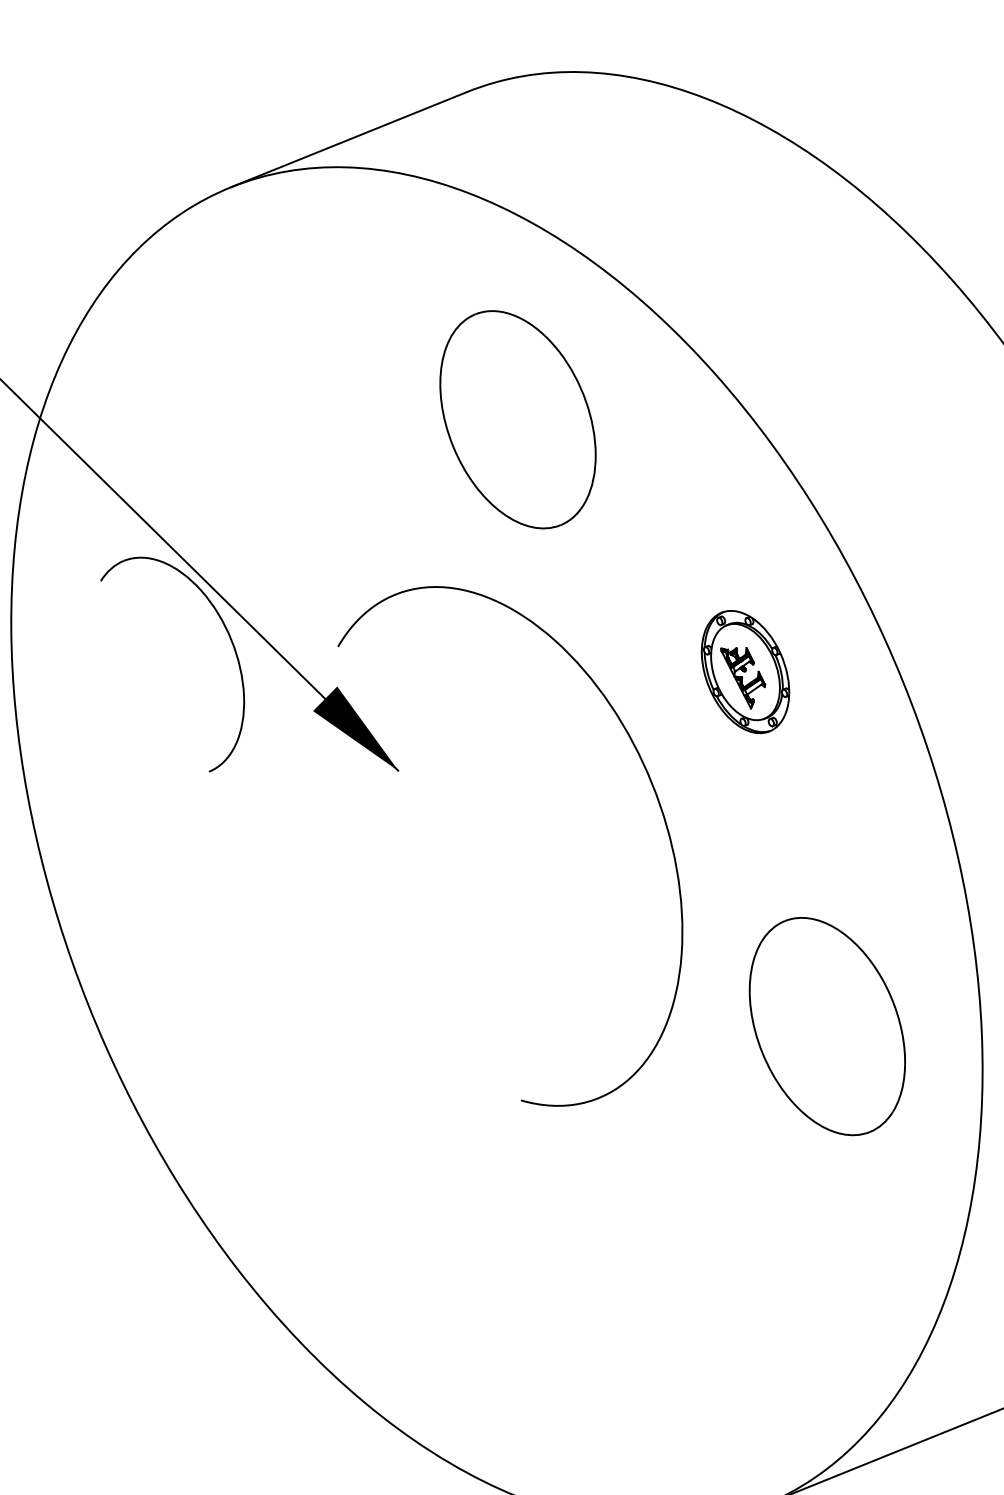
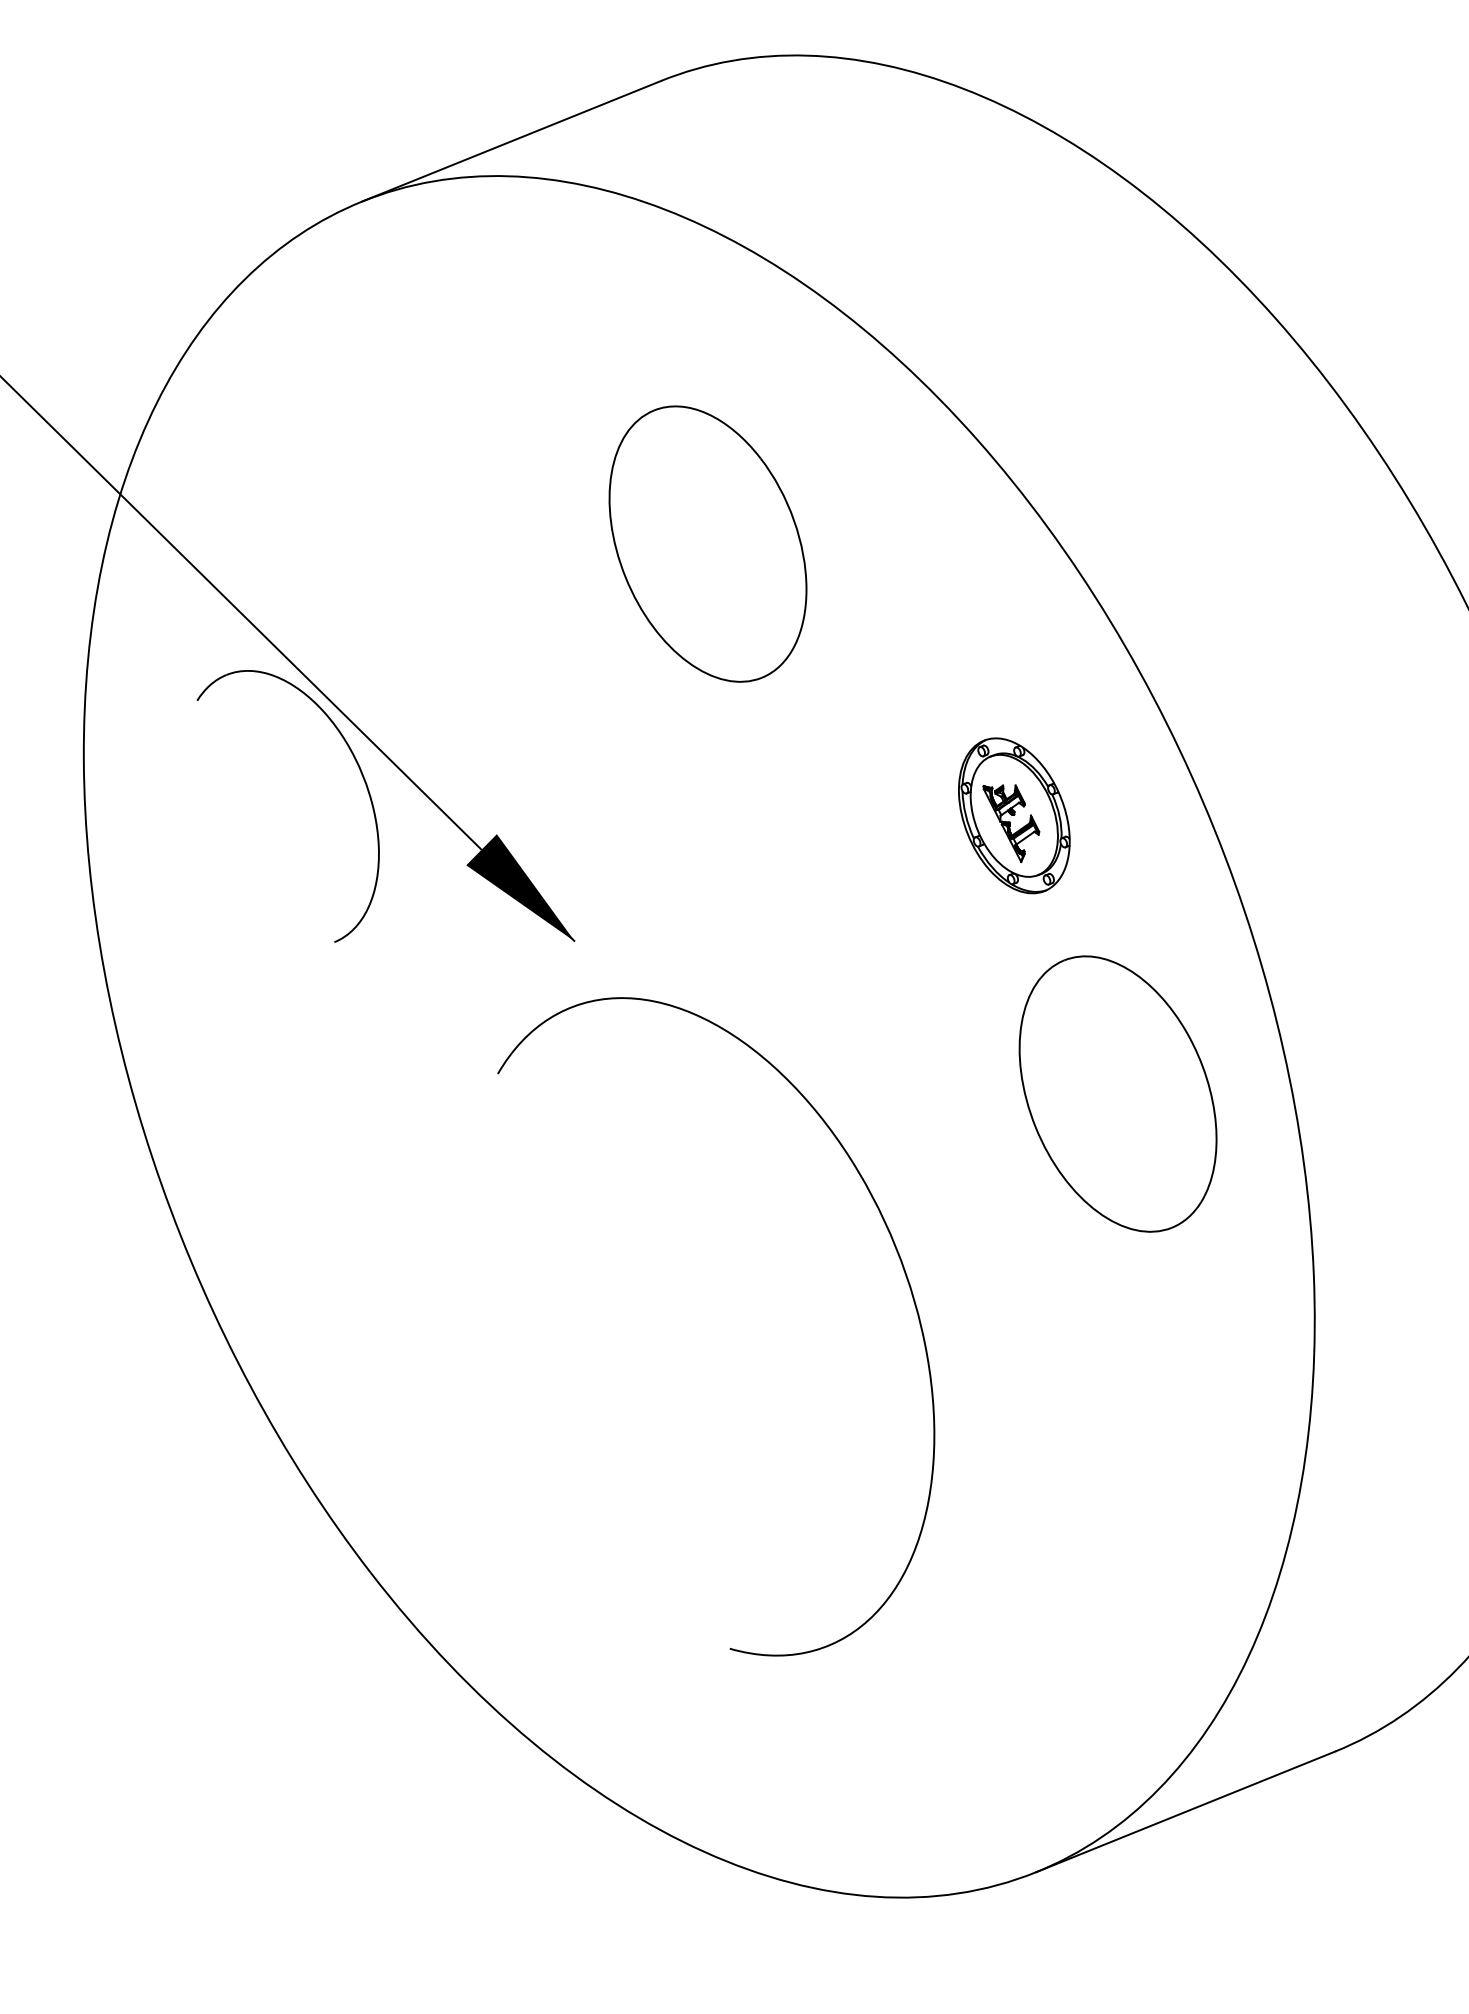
part: (517, 419) -> (707, 543), moved
curve: (652, 787) -> (896, 1252), moved
part: (826, 1026) -> (1117, 1093), moved

